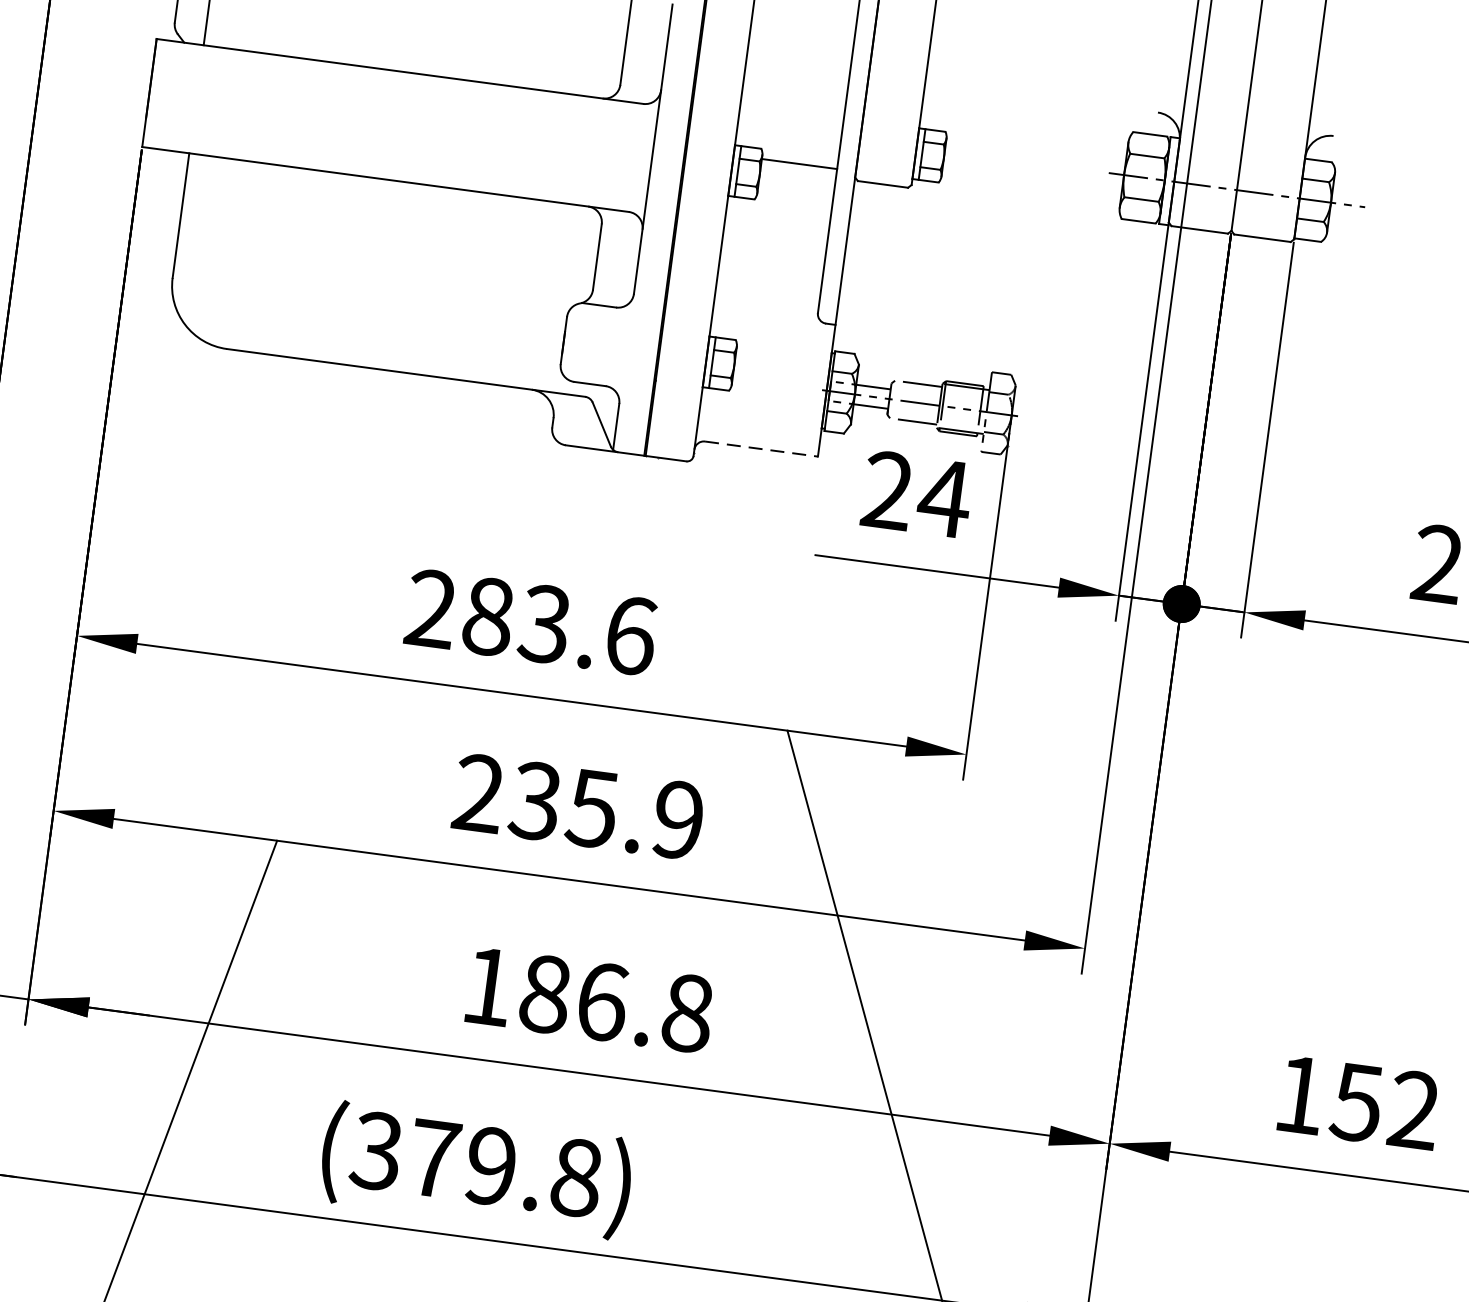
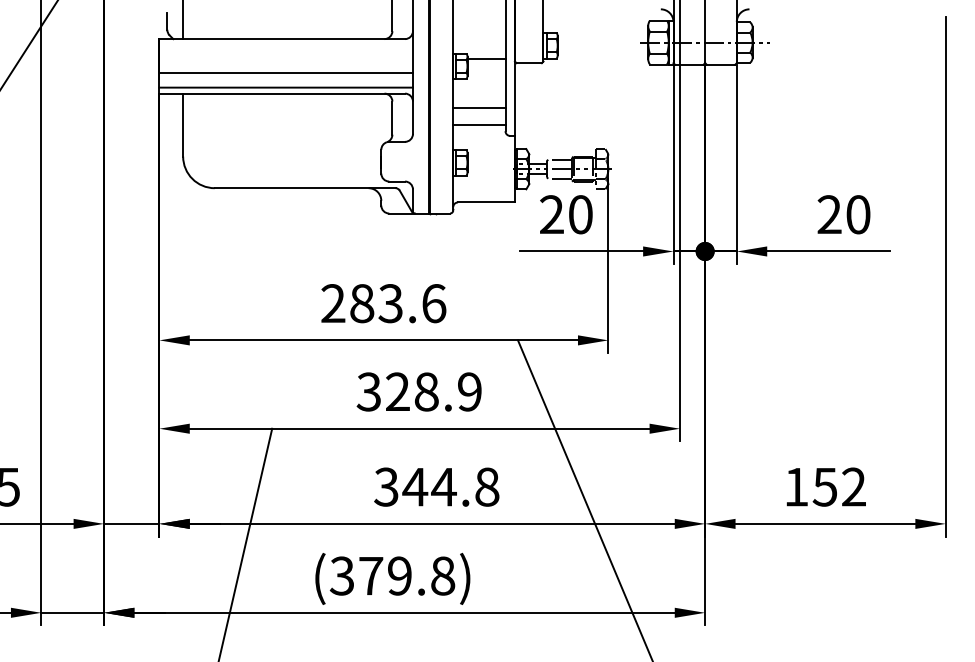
line: (397, 138) -> (285, 72), added
line: (393, 168) -> (285, 87), added
line: (772, 261) -> (479, 108), added
line: (768, 292) -> (479, 124), added
line: (763, 449) -> (487, 202), dashed -> solid
text: (944, 497) -> (580, 214), 24 -> 20
text: (535, 800) -> (397, 391), 235.9 -> 328.9
text: (545, 993) -> (415, 486), 186.8 -> 344.8

